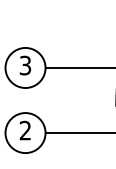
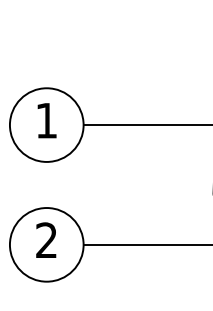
text: (25, 65) -> (46, 120), 3 -> 1

